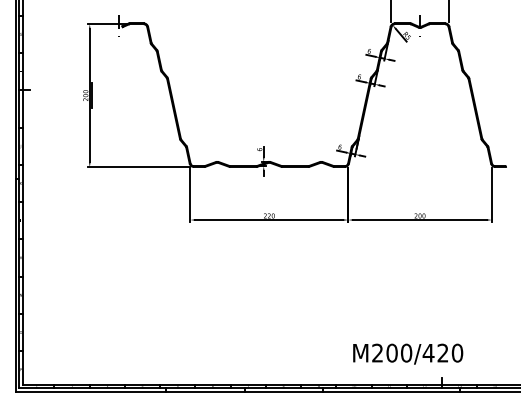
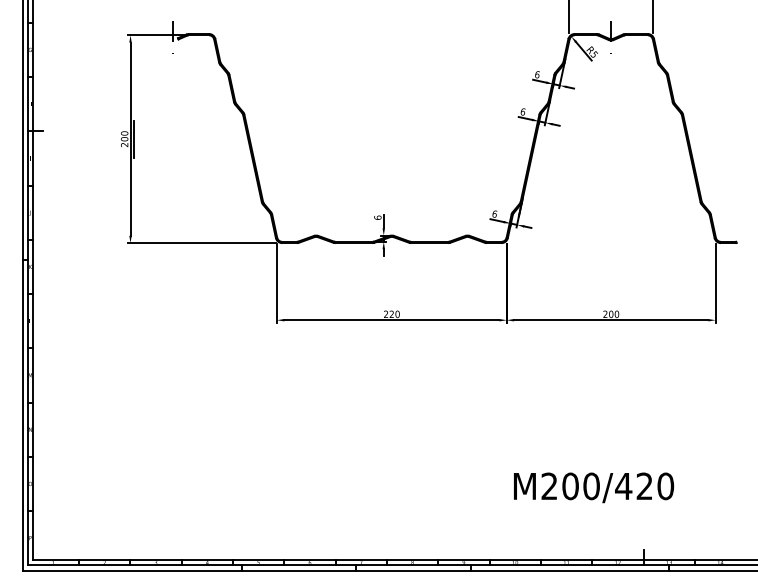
text: (408, 353) -> (594, 486), moved

